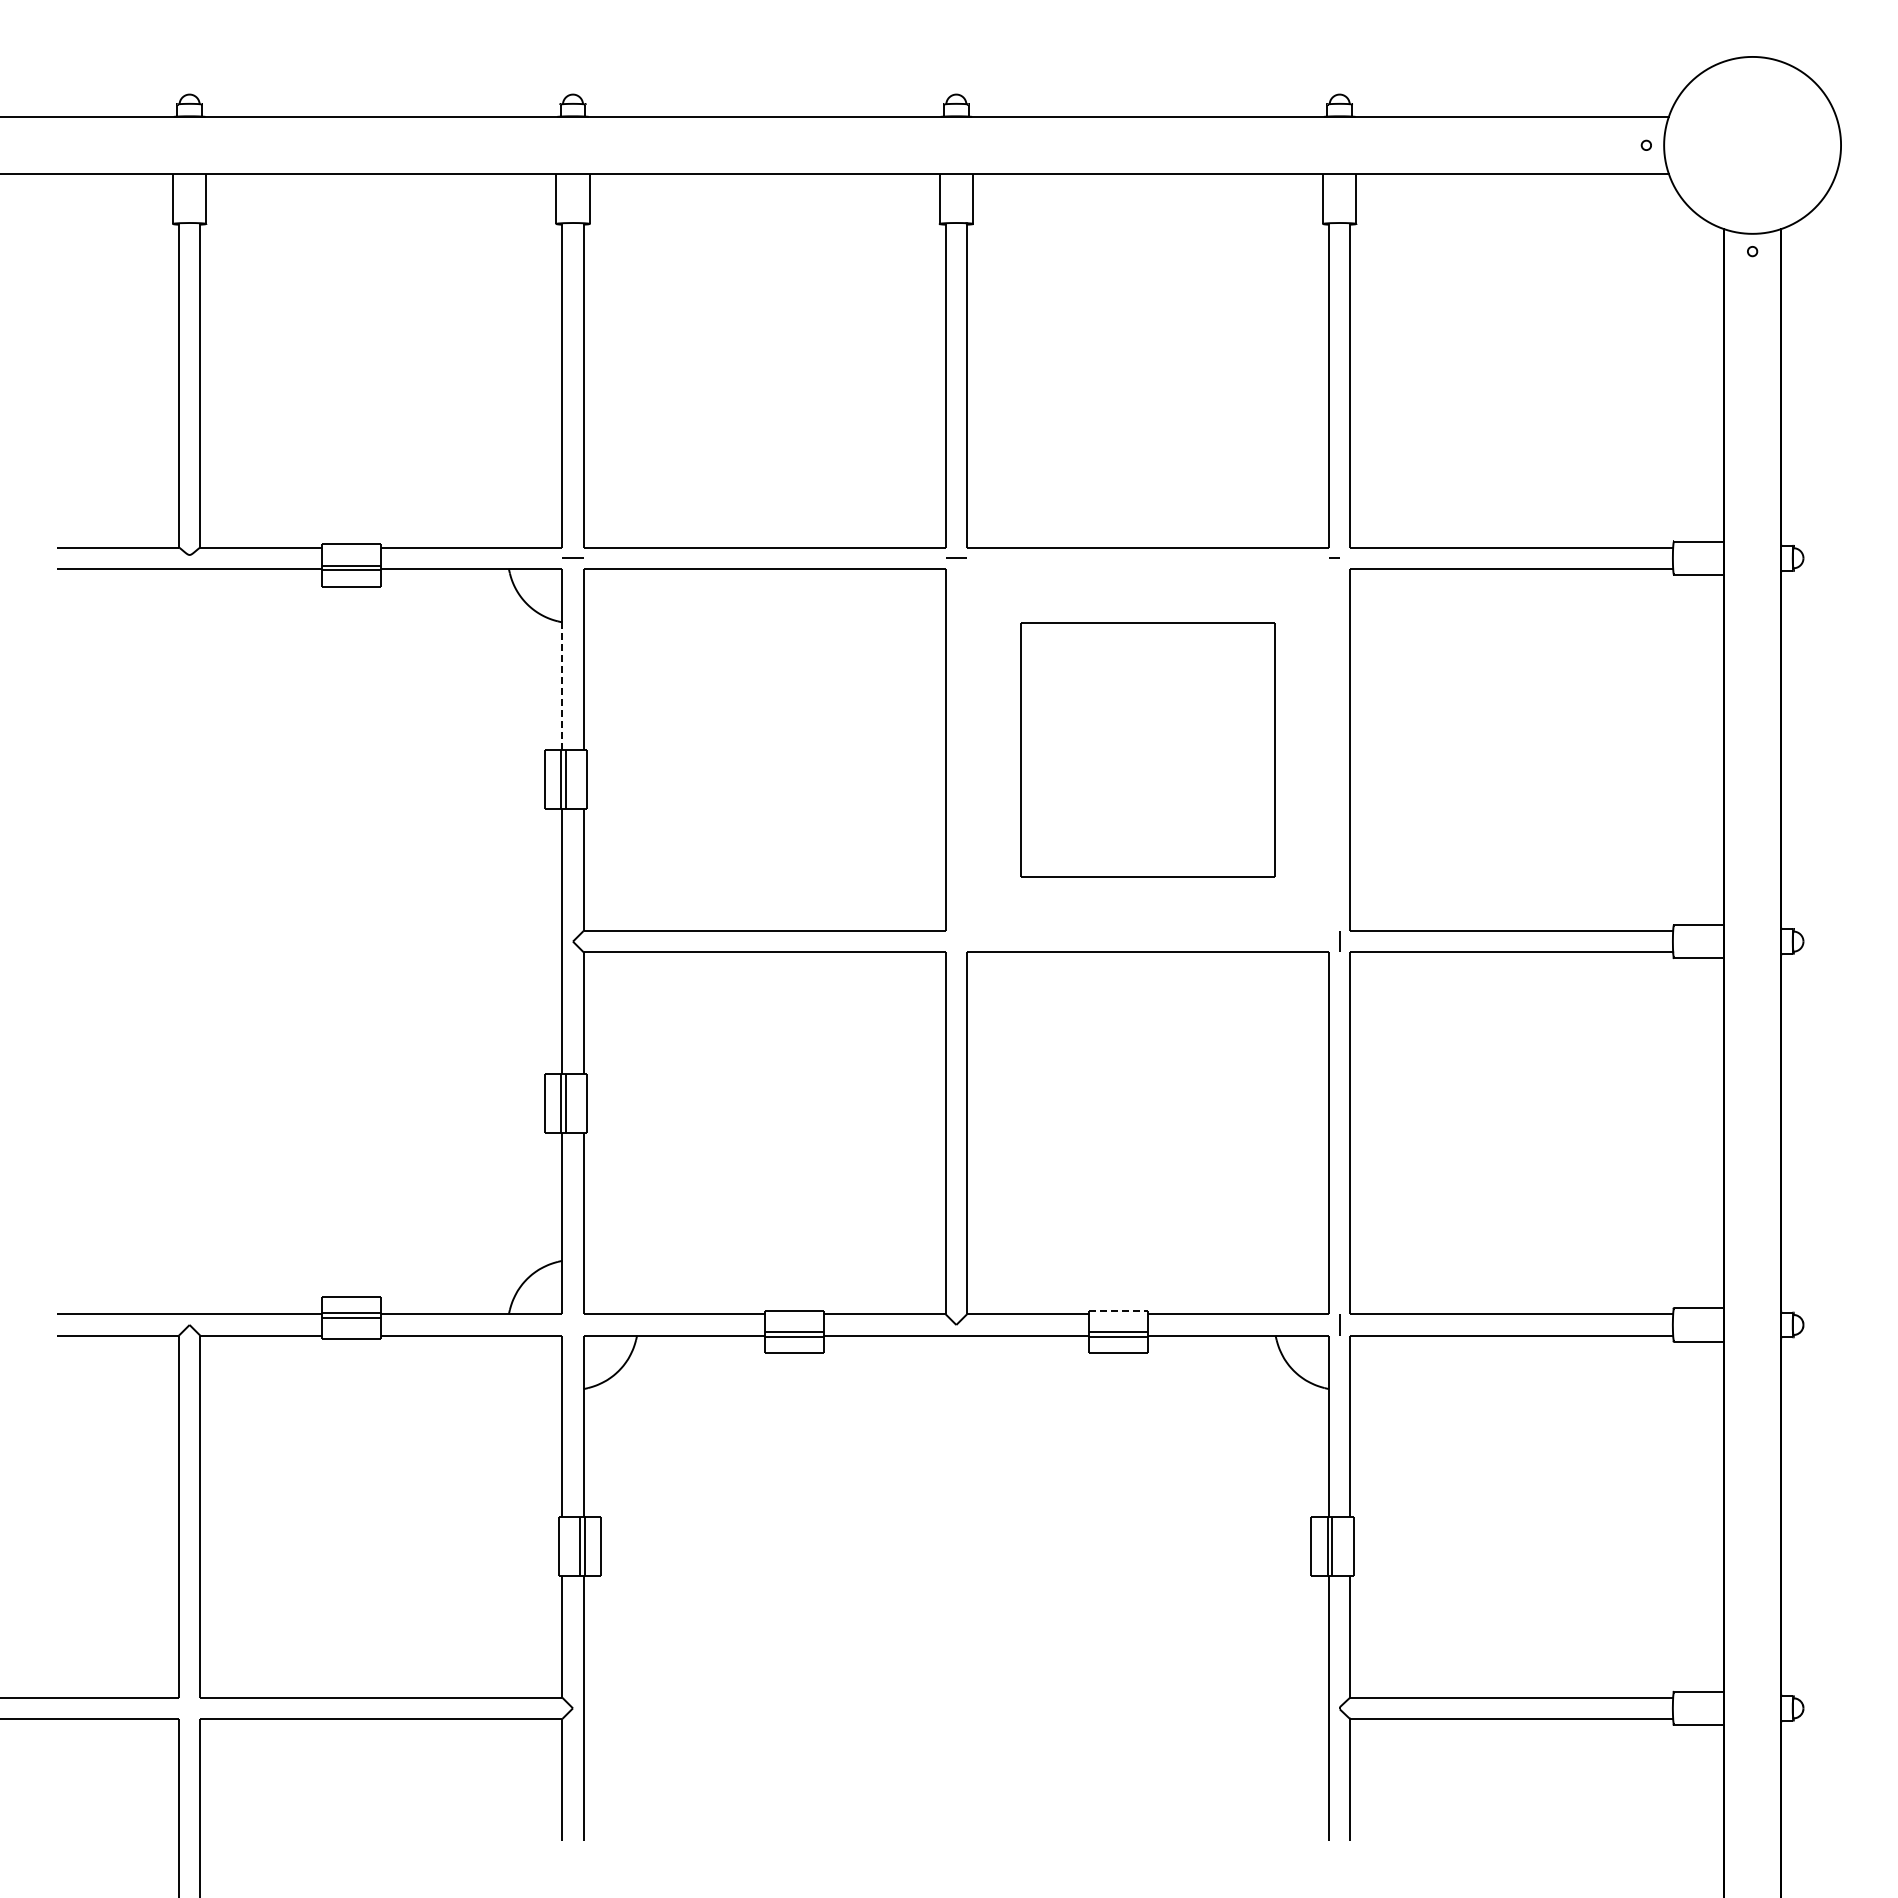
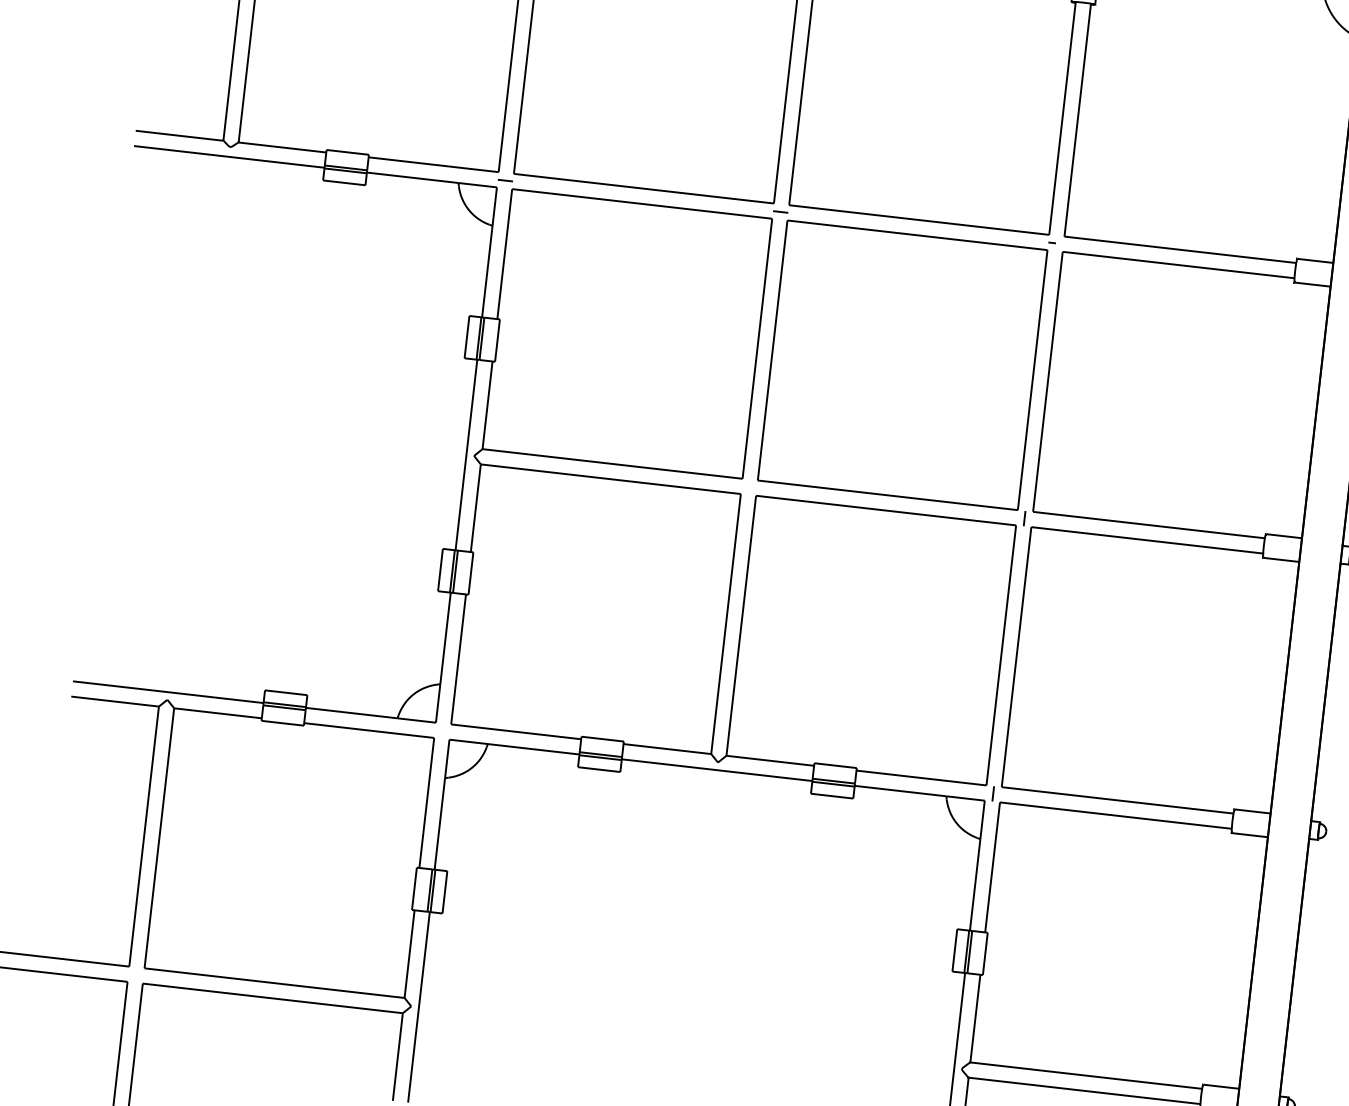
line: (562, 688) -> (487, 273), dashed -> solid
part: (1147, 749) -> (902, 364), size x1.43
line: (1119, 1310) -> (836, 765), dashed -> solid

